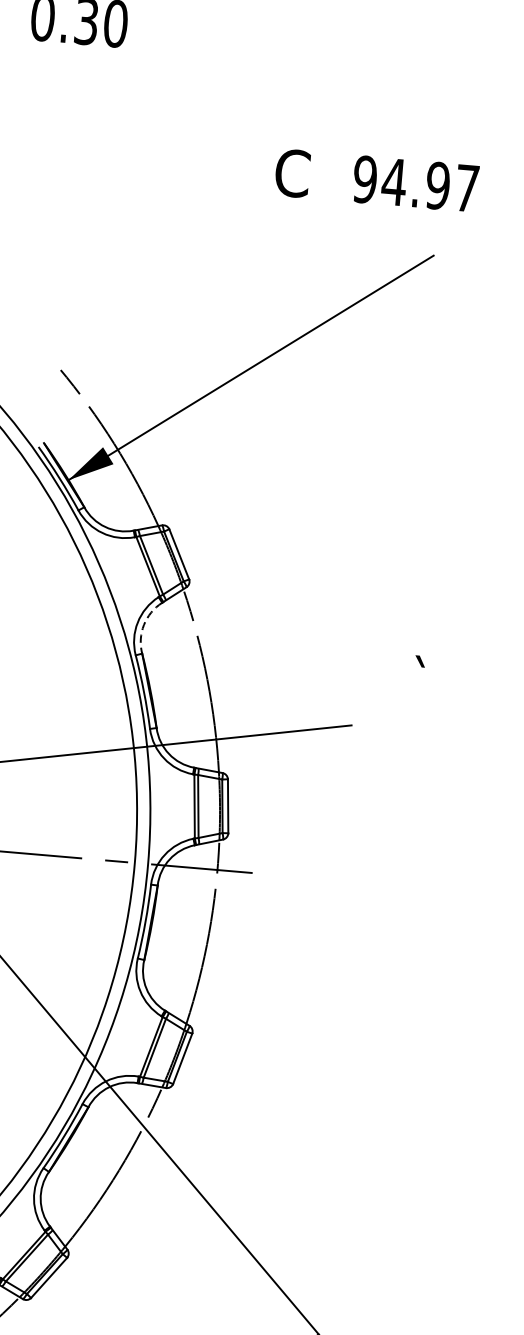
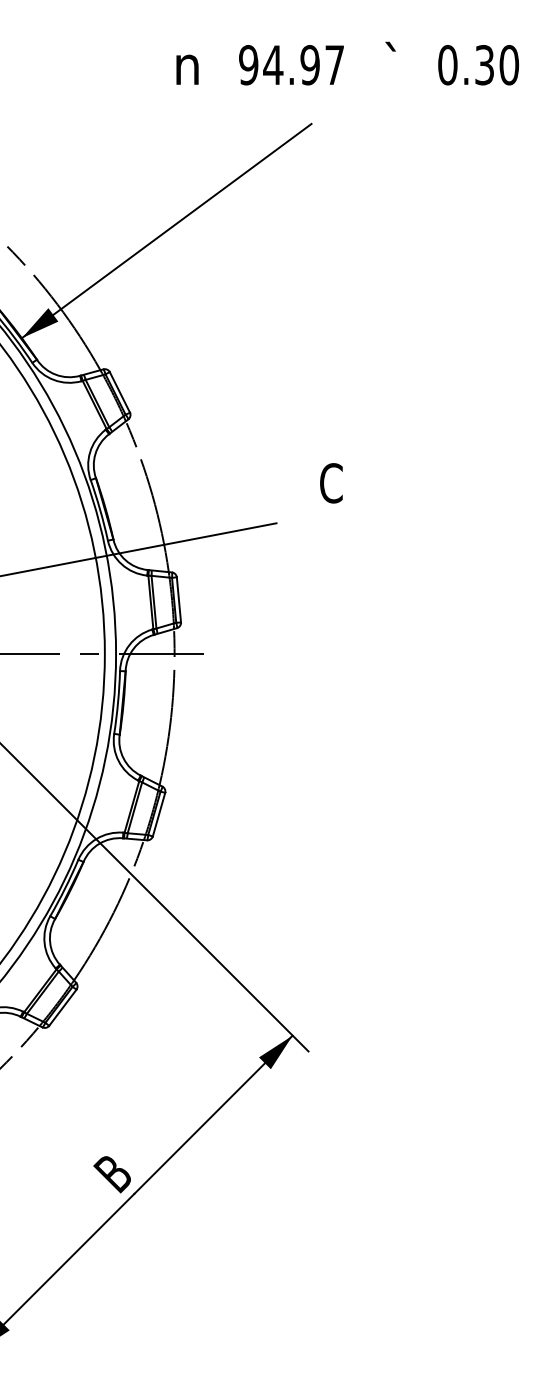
text: (292, 173) -> (187, 65), C -> n
arc: (144, 625) -> (95, 454), dashed -> solid
text: (420, 681) -> (331, 481), ` -> C

